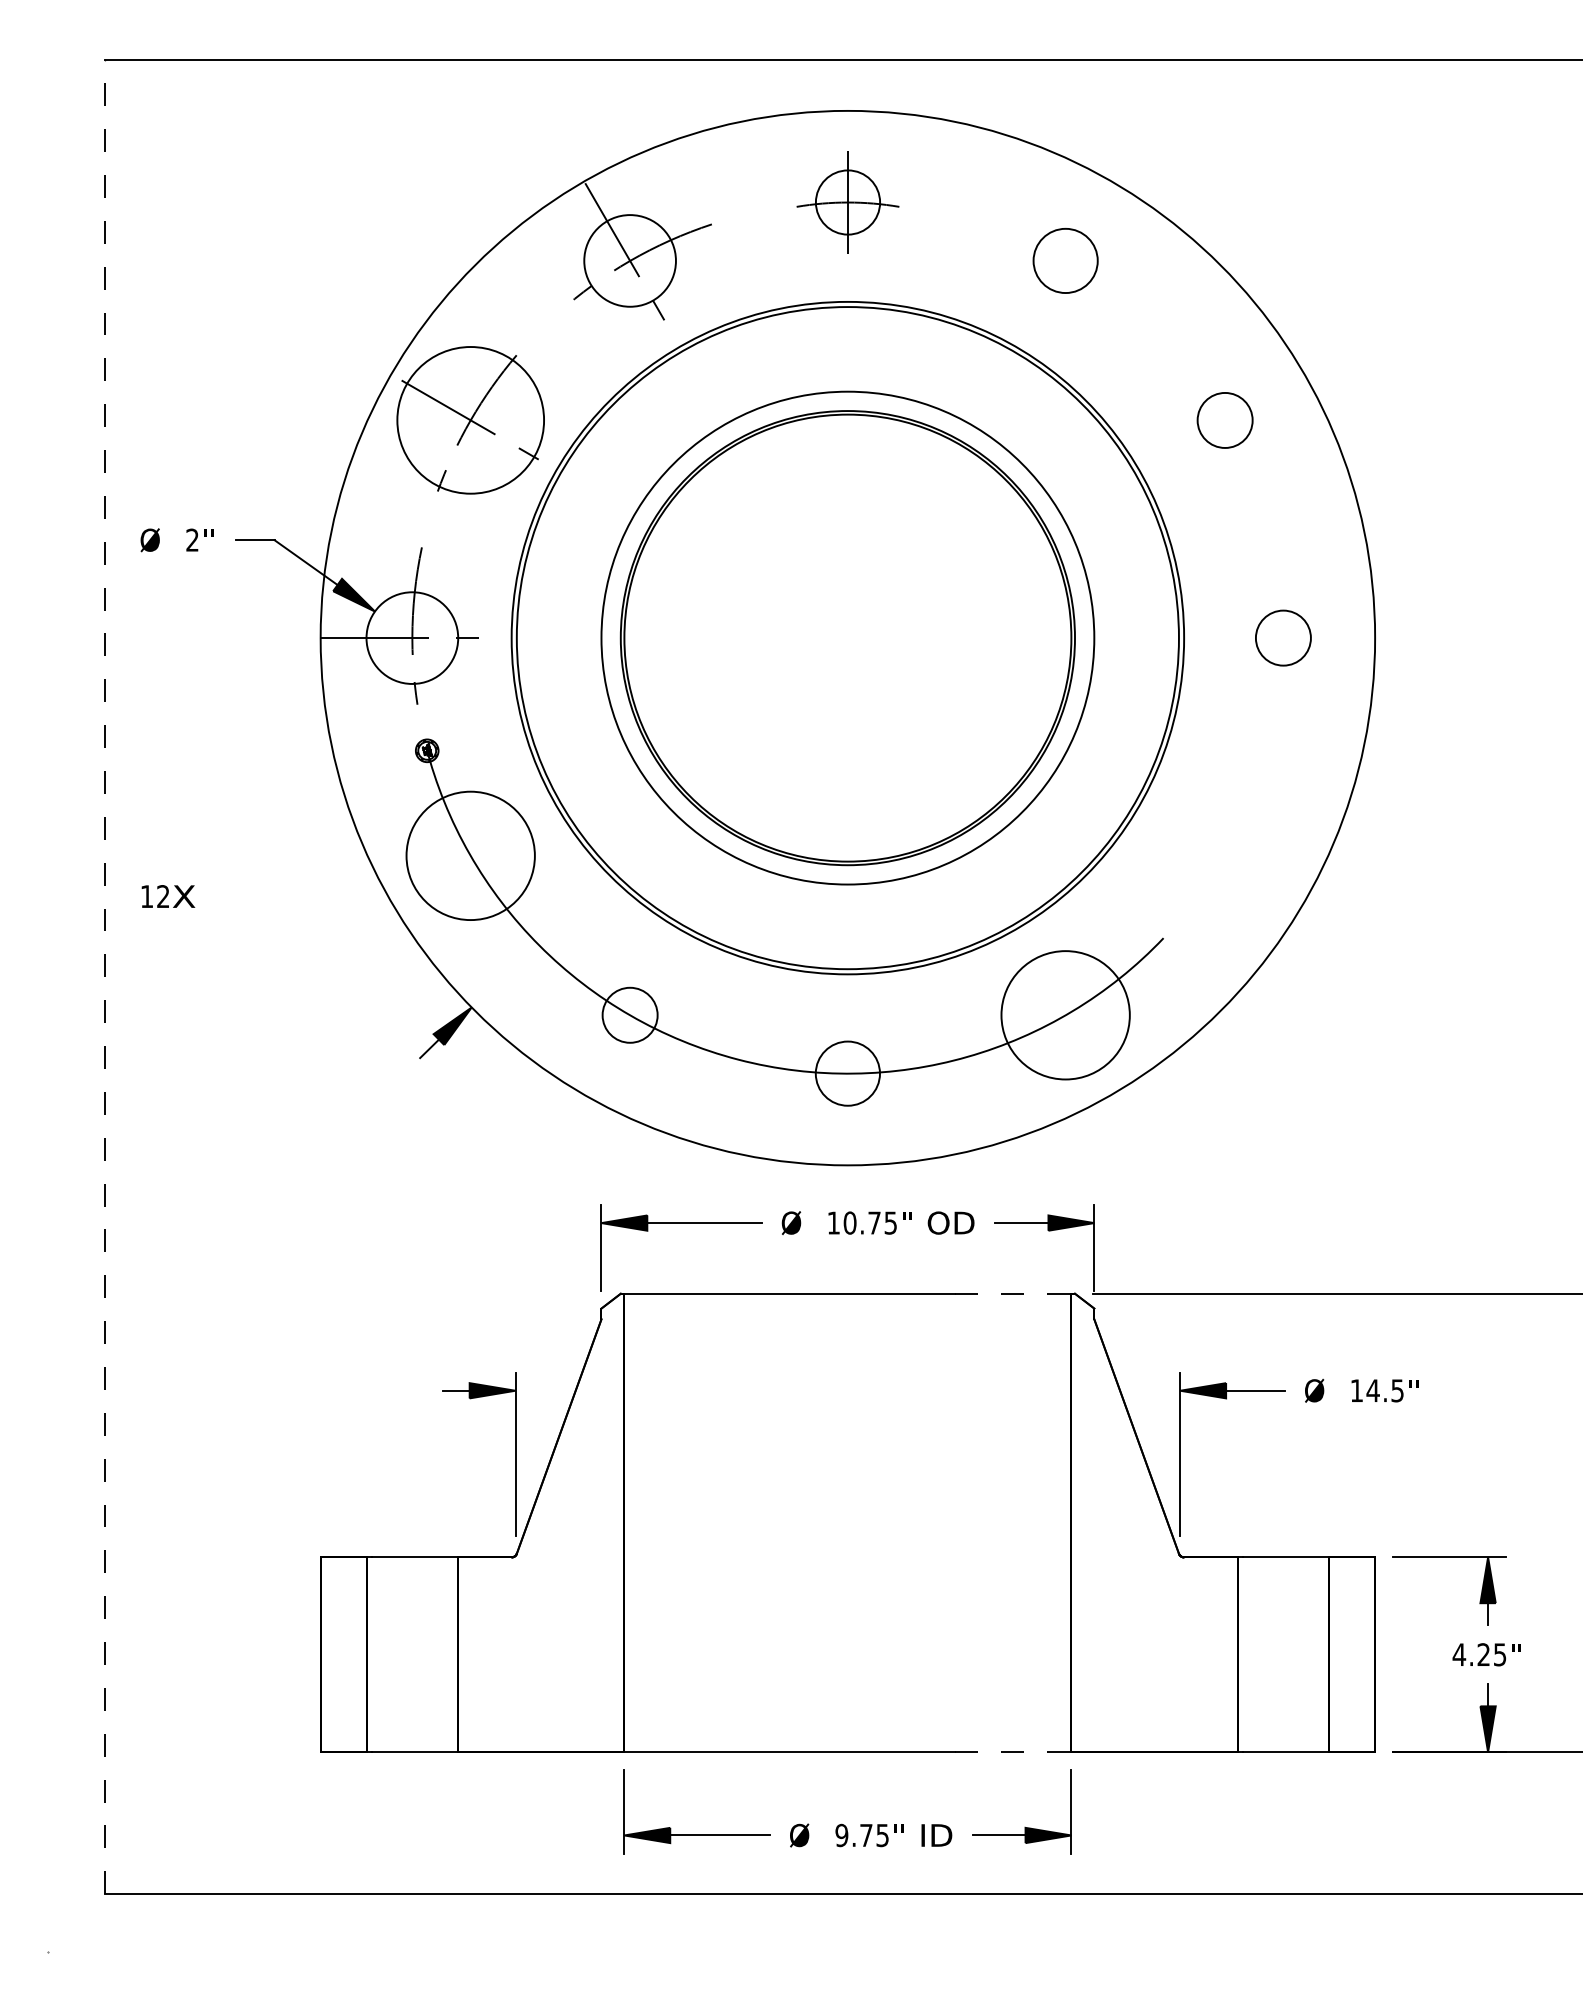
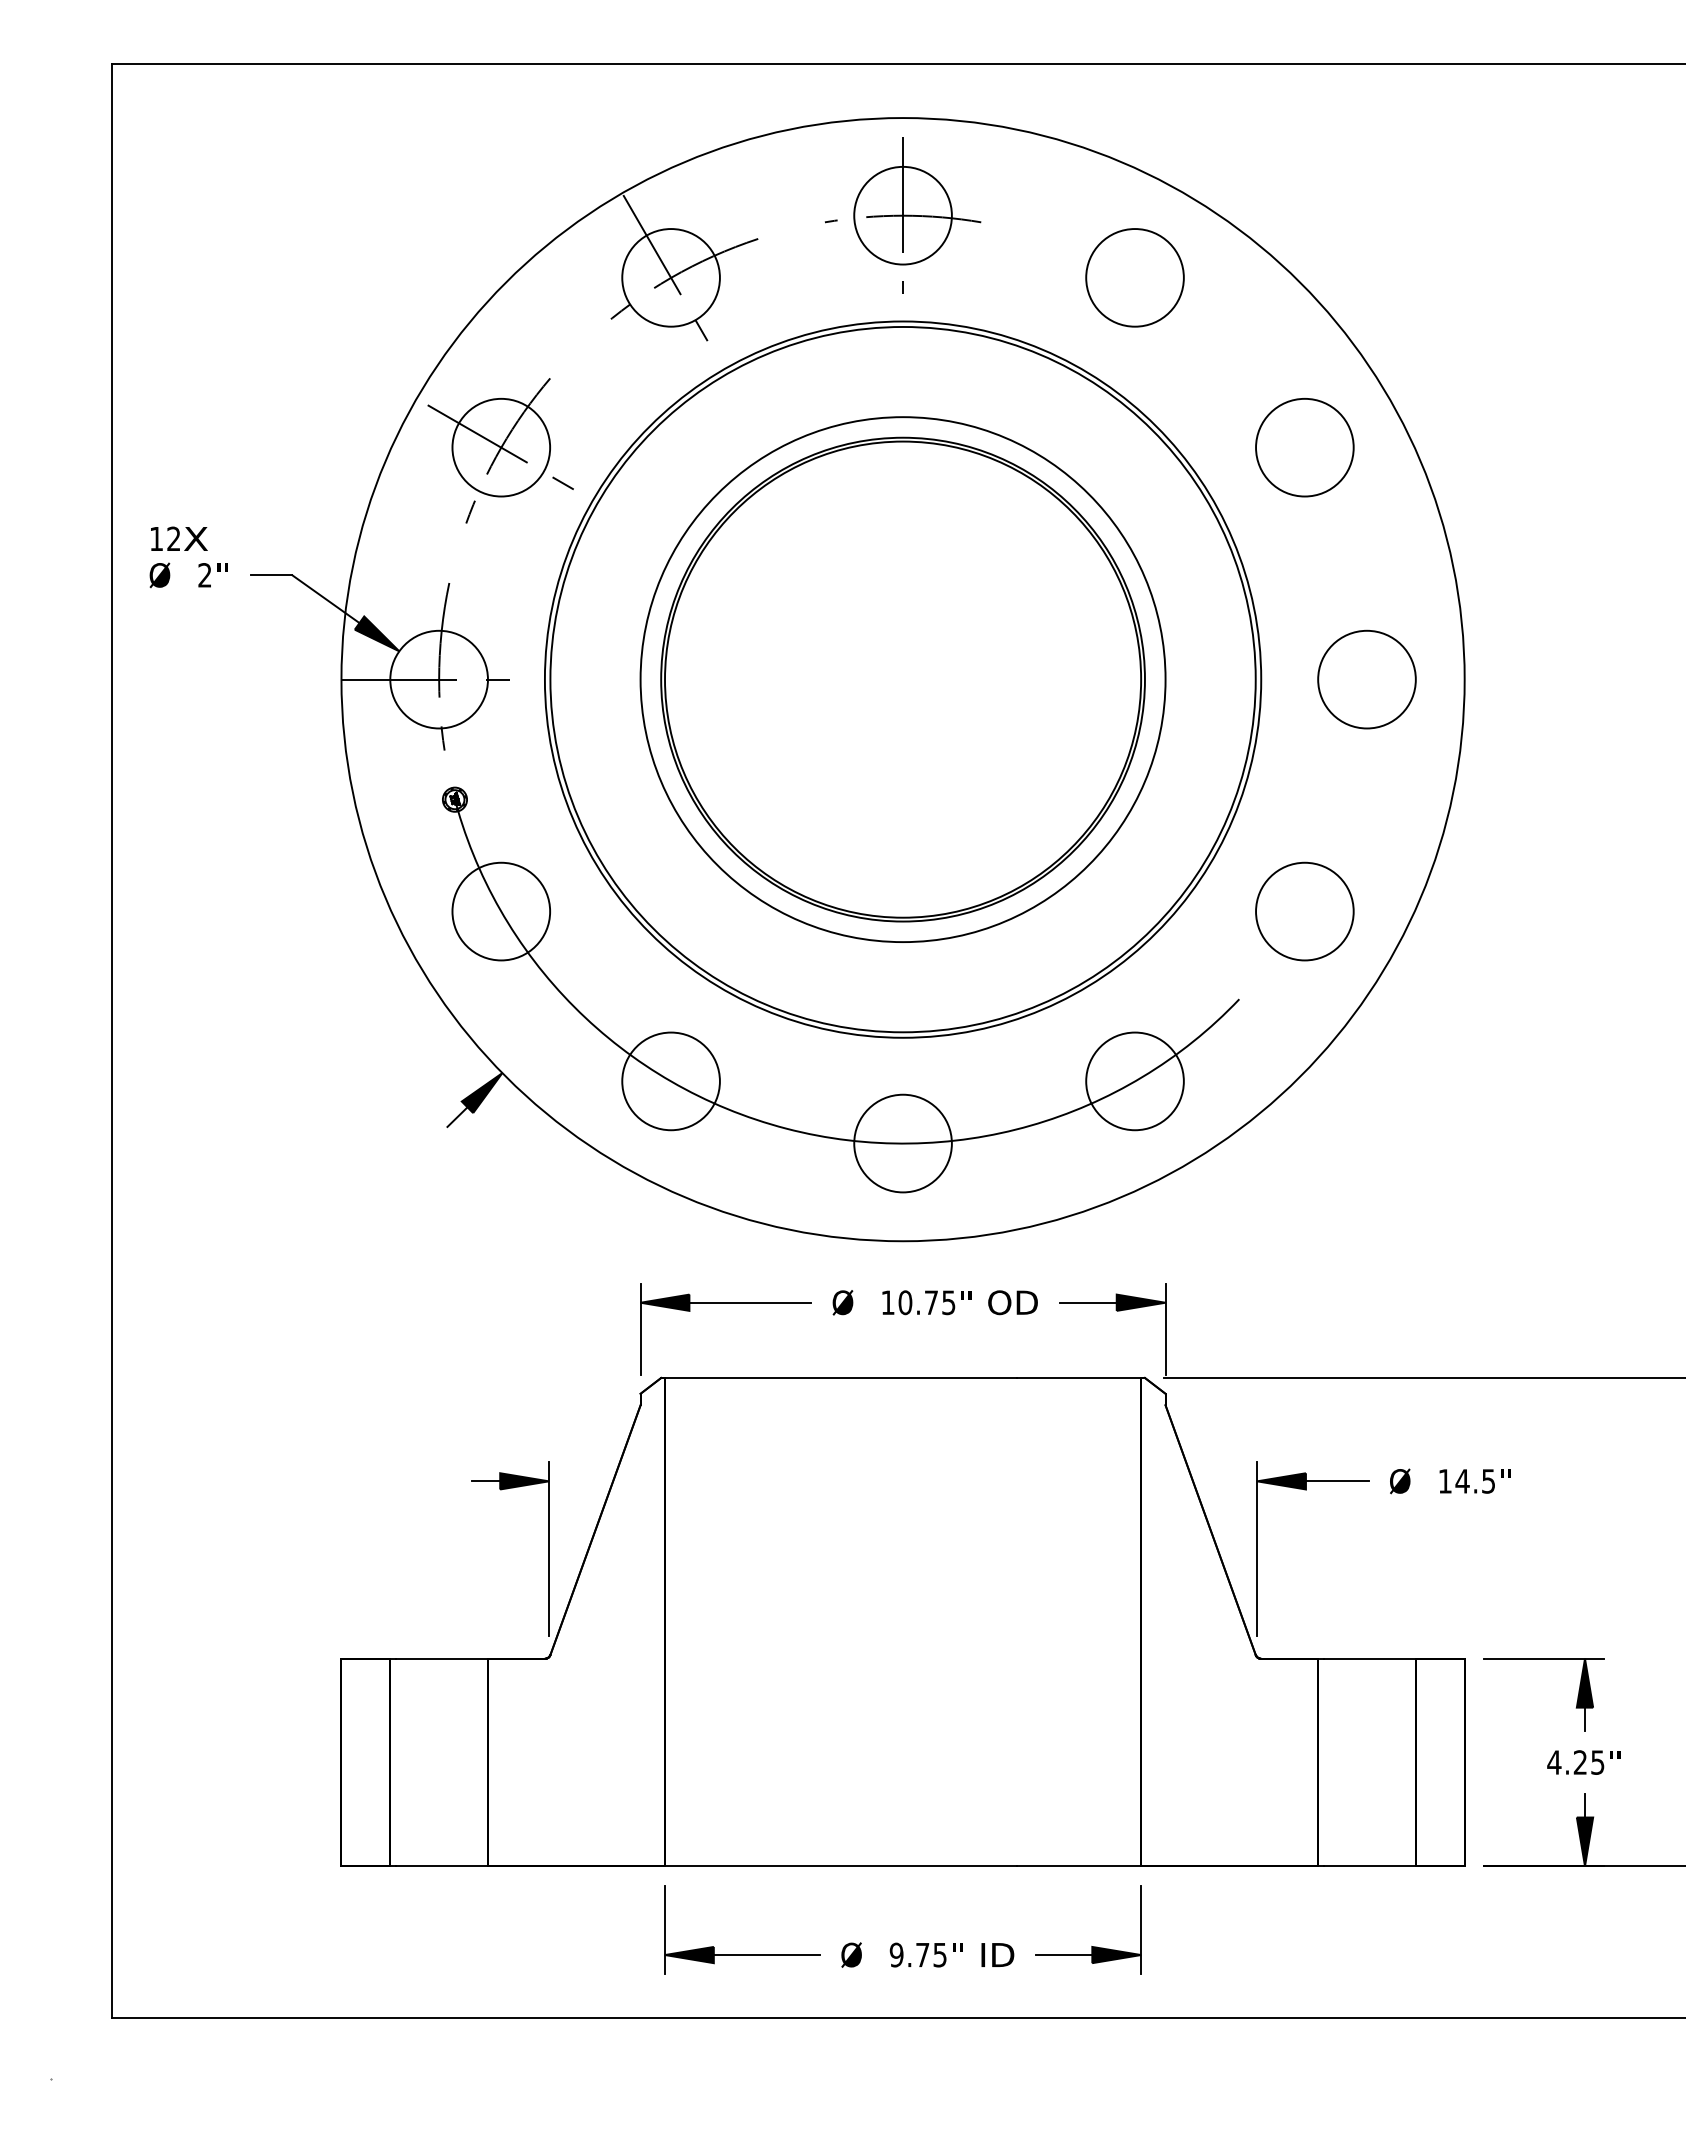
part: (848, 202) -> (903, 215), size x1.43
circle: (1065, 260) -> (1134, 277), size x1.43
circle: (470, 420) -> (501, 447), size x0.62
circle: (1224, 420) -> (1304, 447), size x1.67
circle: (1282, 637) -> (1366, 679), size x1.67
circle: (470, 855) -> (501, 911), size x0.71
circle: (1224, 855) -> (1304, 911), added
text: (168, 896) -> (179, 538), moved
line: (104, 976) -> (111, 1040), dashed -> solid
circle: (629, 1015) -> (670, 1081), size x1.67
circle: (1065, 1015) -> (1134, 1081), size x0.71
circle: (847, 1073) -> (902, 1143), size x1.43
line: (1013, 1294) -> (1079, 1378), dashed -> solid
line: (1013, 1752) -> (1079, 1866), dashed -> solid

